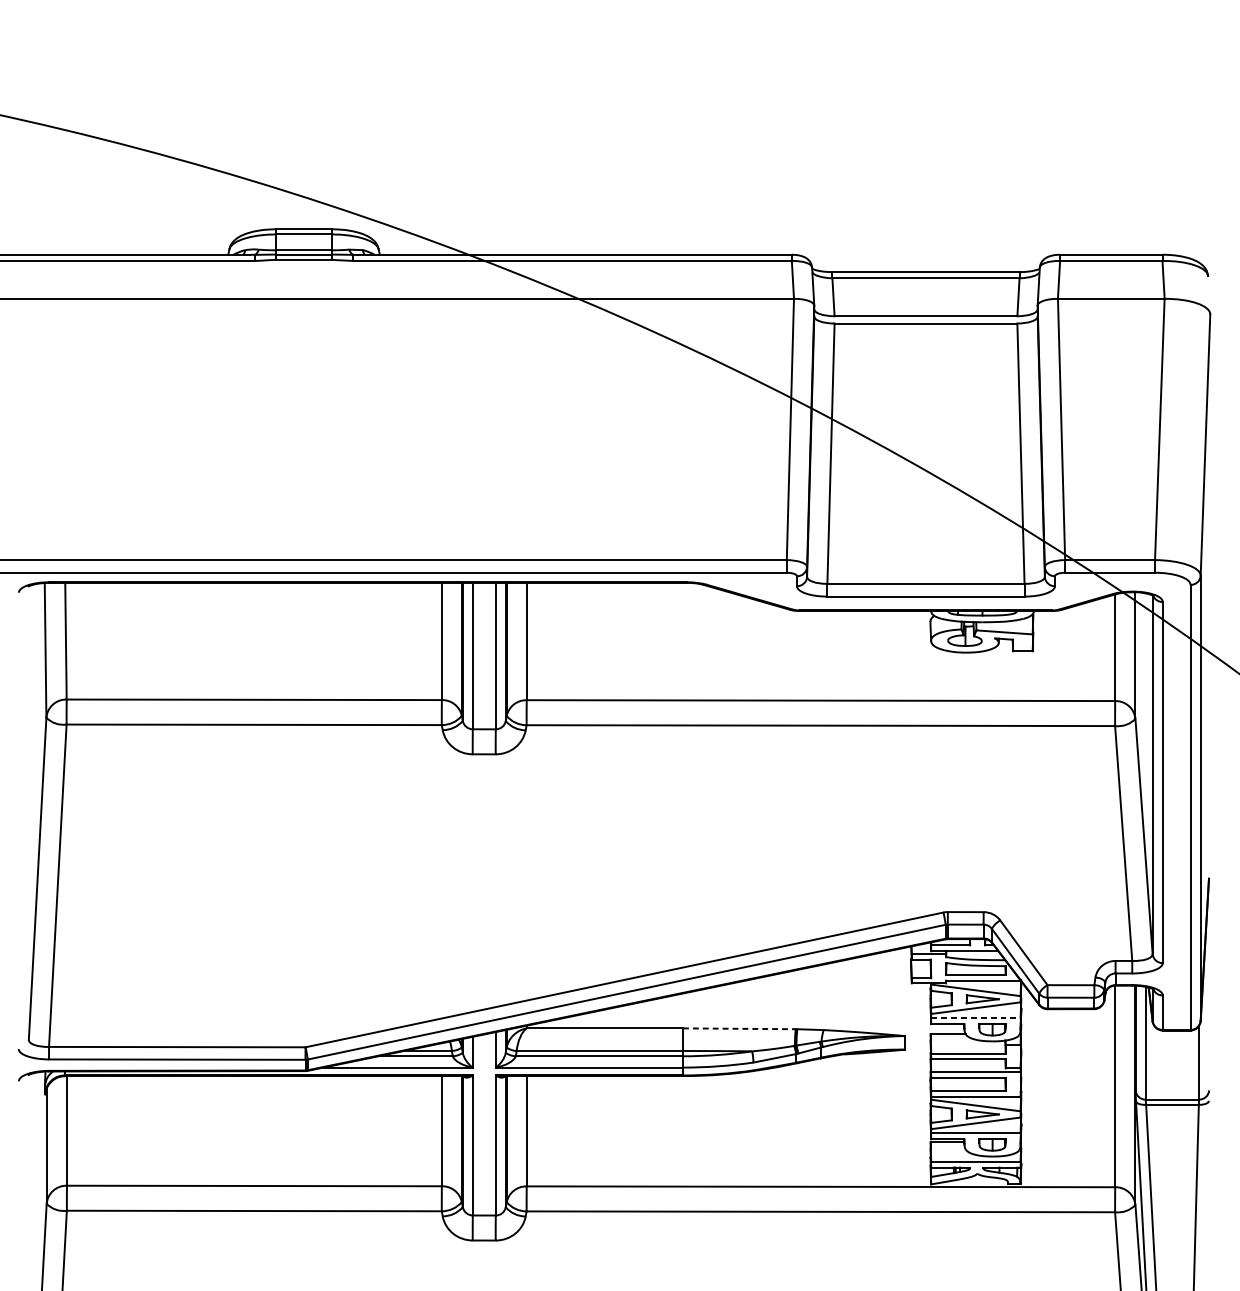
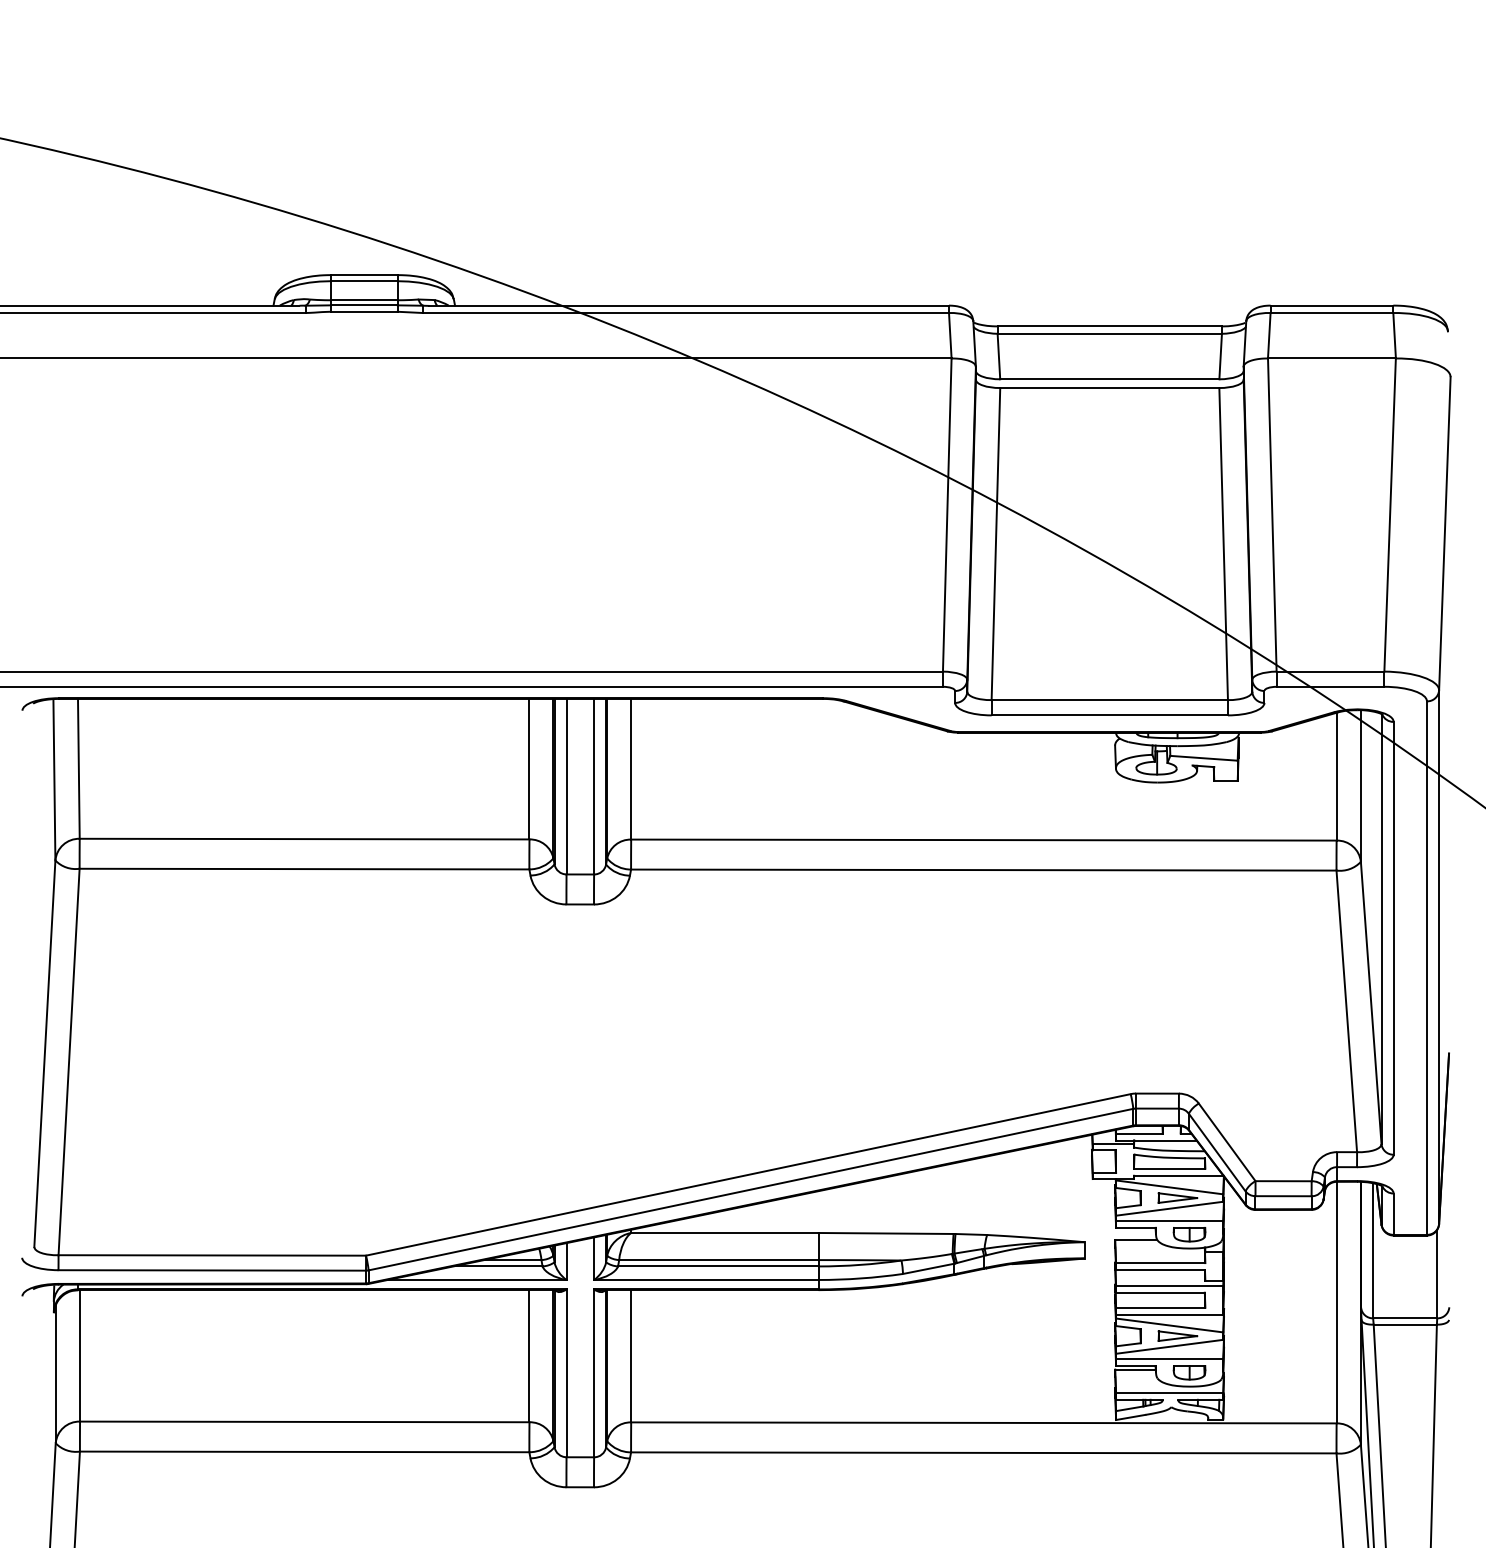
line: (975, 1017) -> (1169, 1220), dashed -> solid
line: (739, 1028) -> (886, 1233), dashed -> solid

